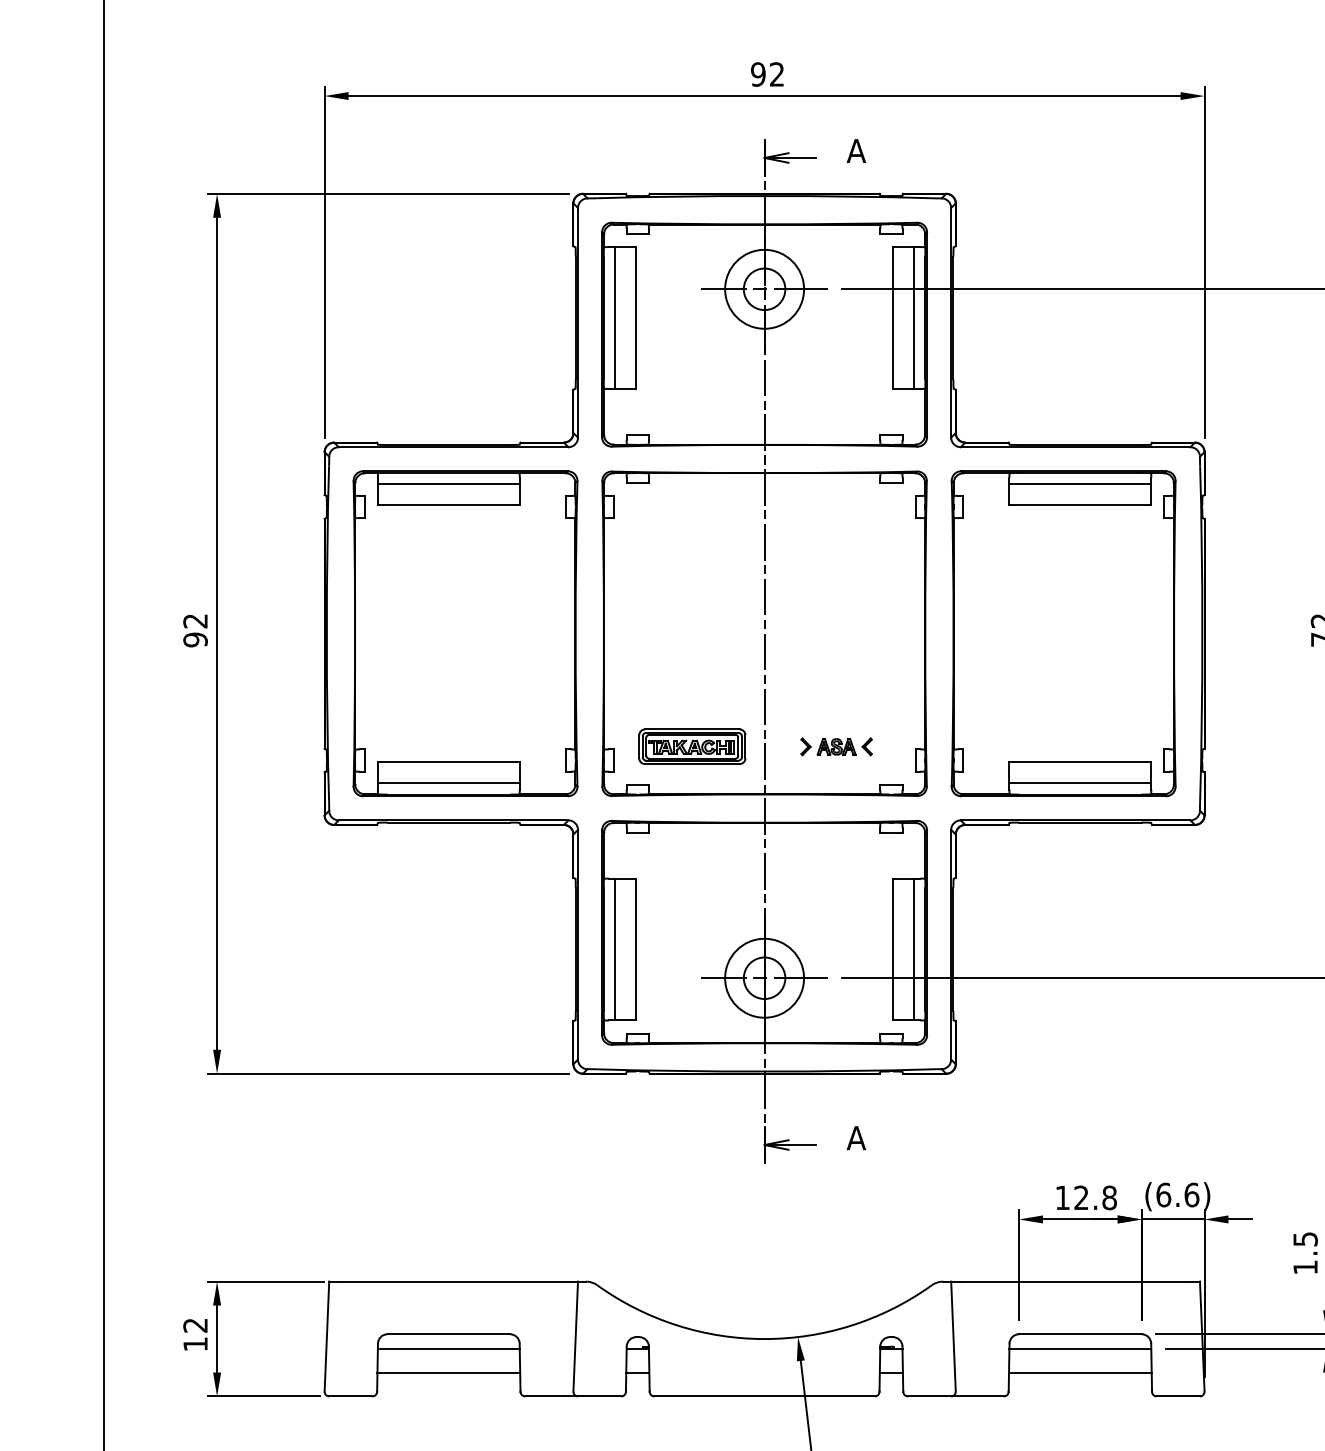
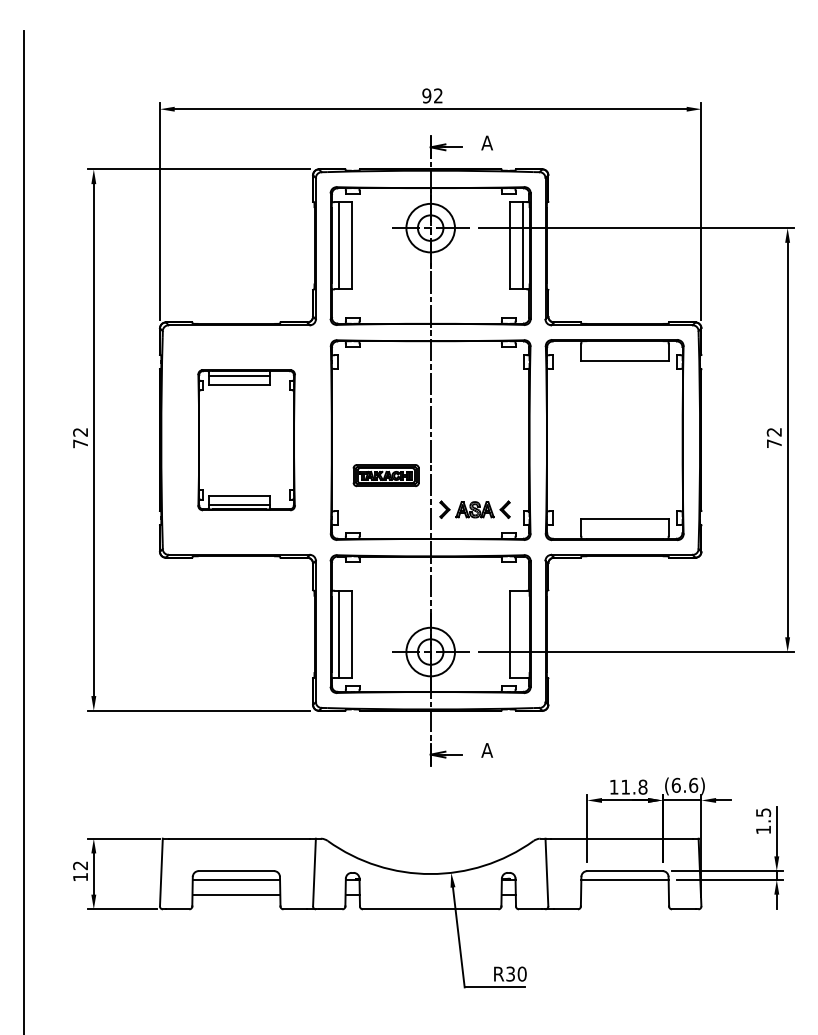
line: (1079, 484) -> (624, 348), removed
part: (465, 634) -> (246, 440), size x0.7
text: (195, 639) -> (80, 443), 92 -> 72
part: (691, 746) -> (385, 475), moved
part: (835, 746) -> (474, 509), size x1.6
line: (1079, 783) -> (624, 532), removed
line: (913, 949) -> (522, 634), removed
text: (1081, 1196) -> (625, 786), 12.8 -> 11.8
line: (1079, 1372) -> (624, 894), removed

